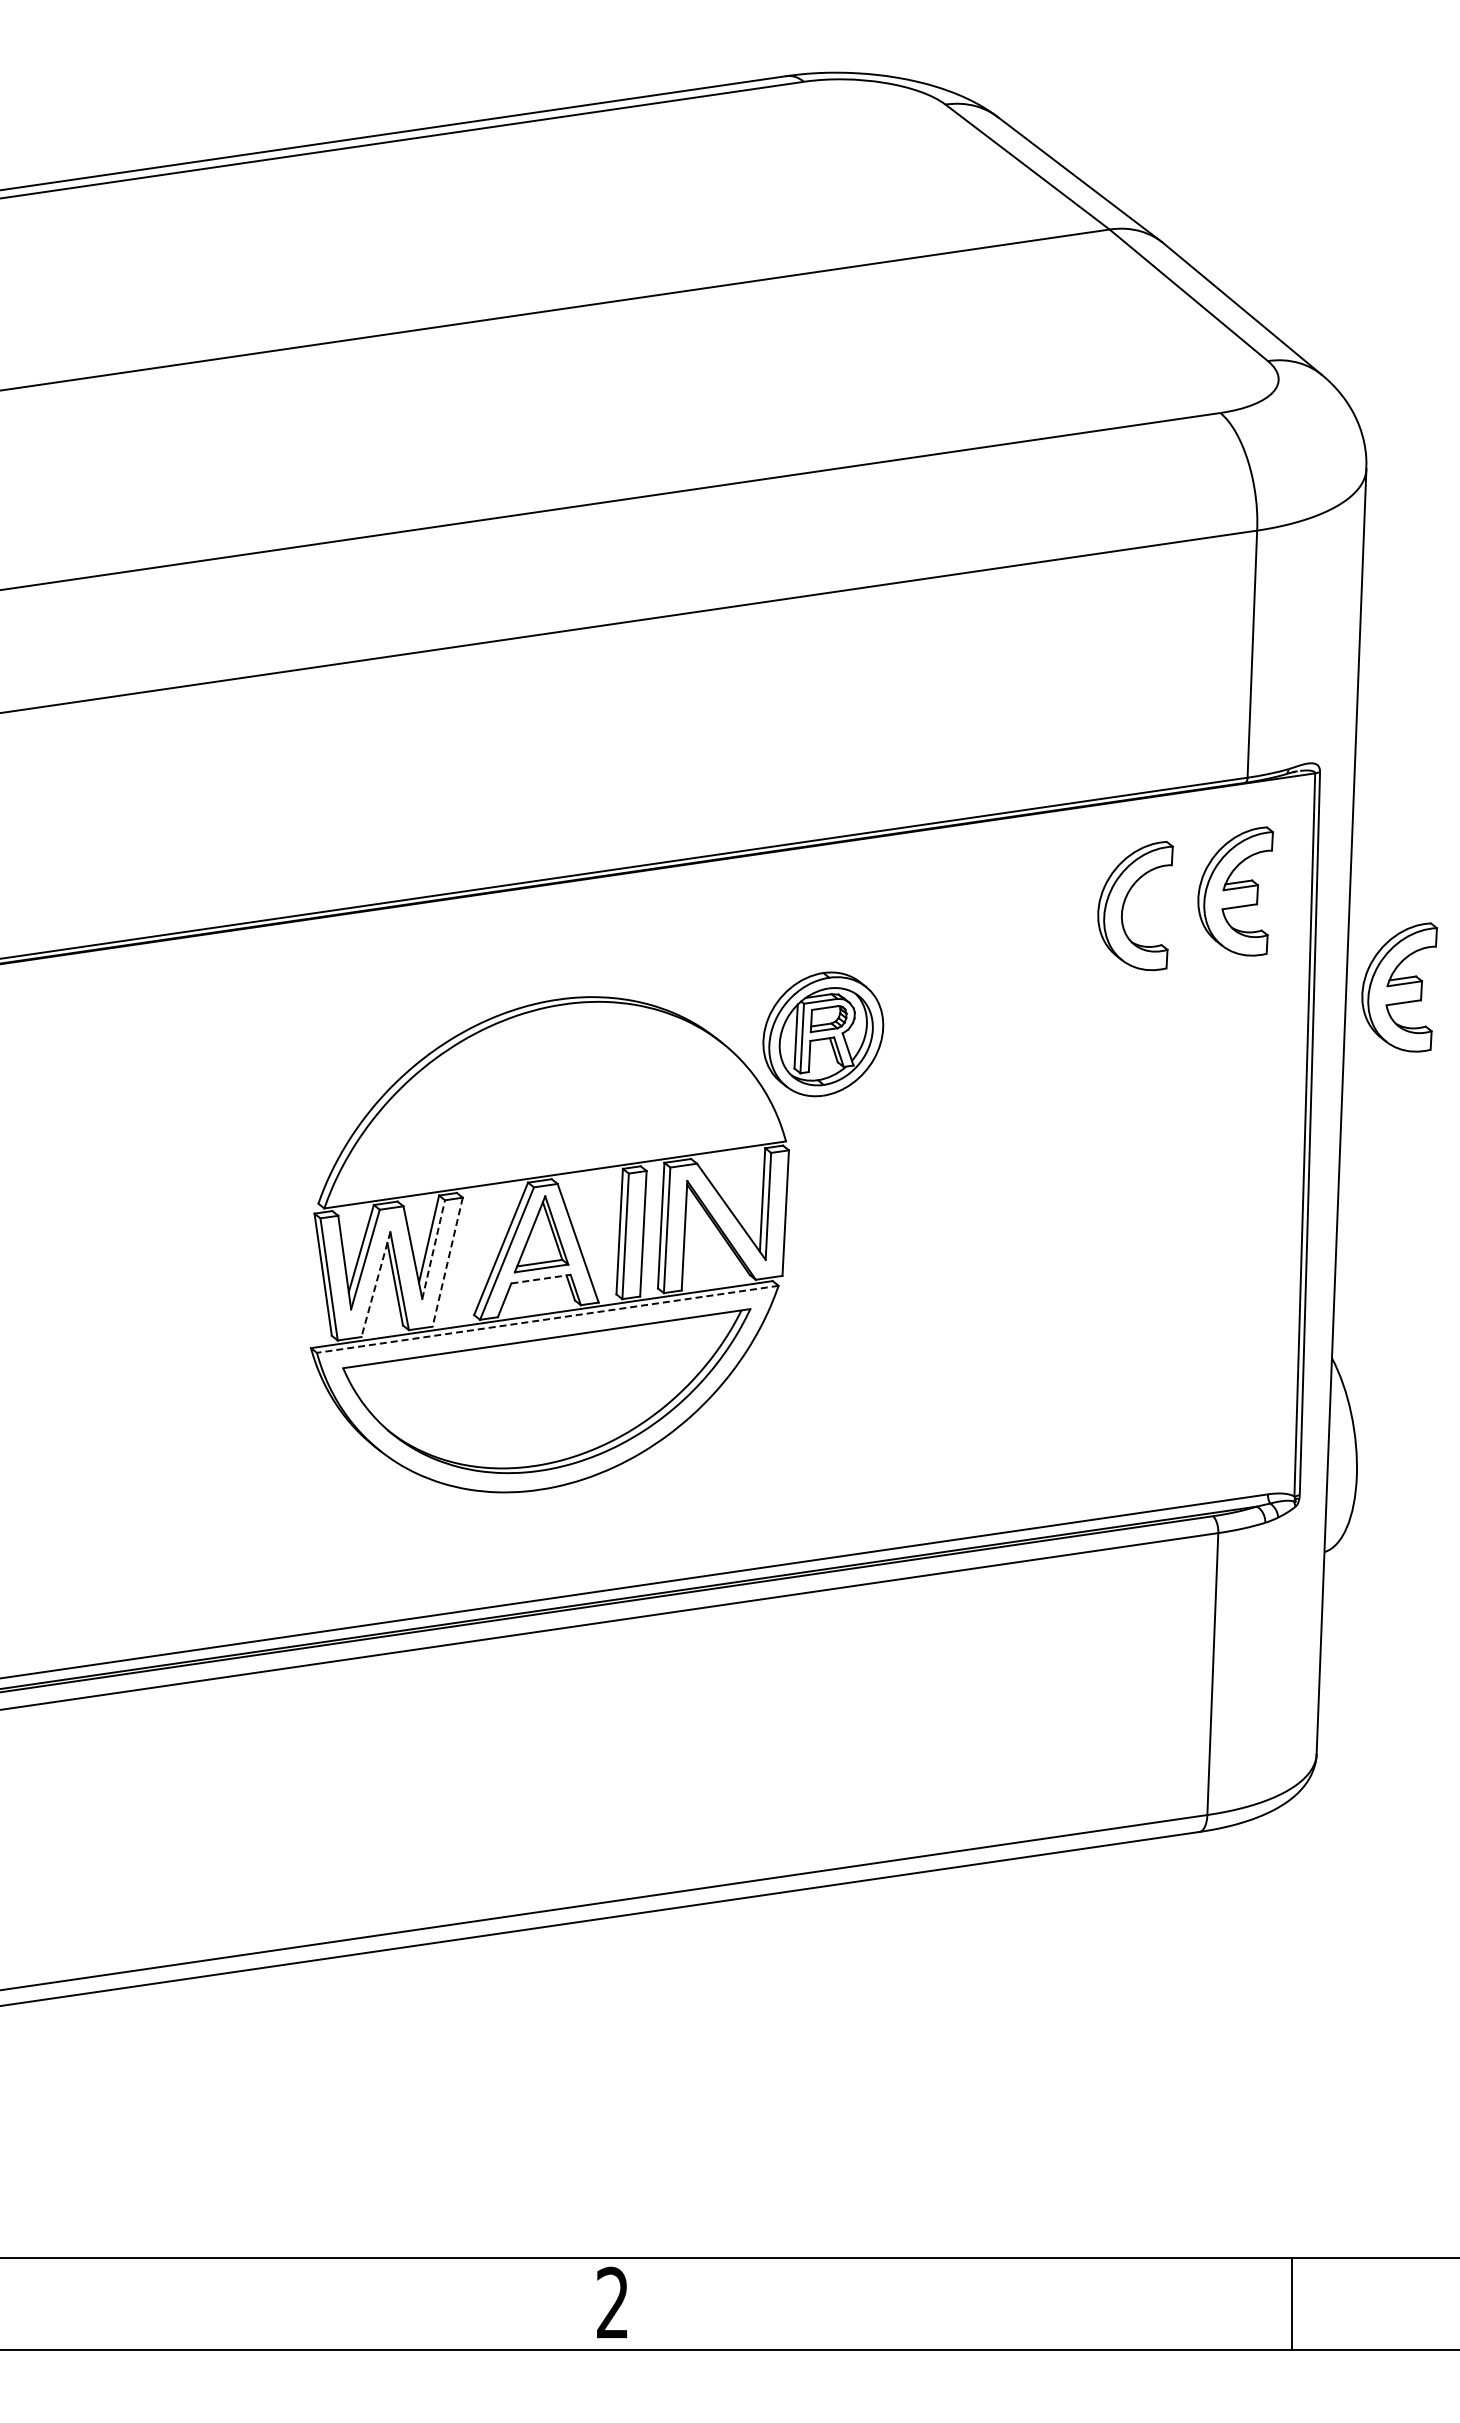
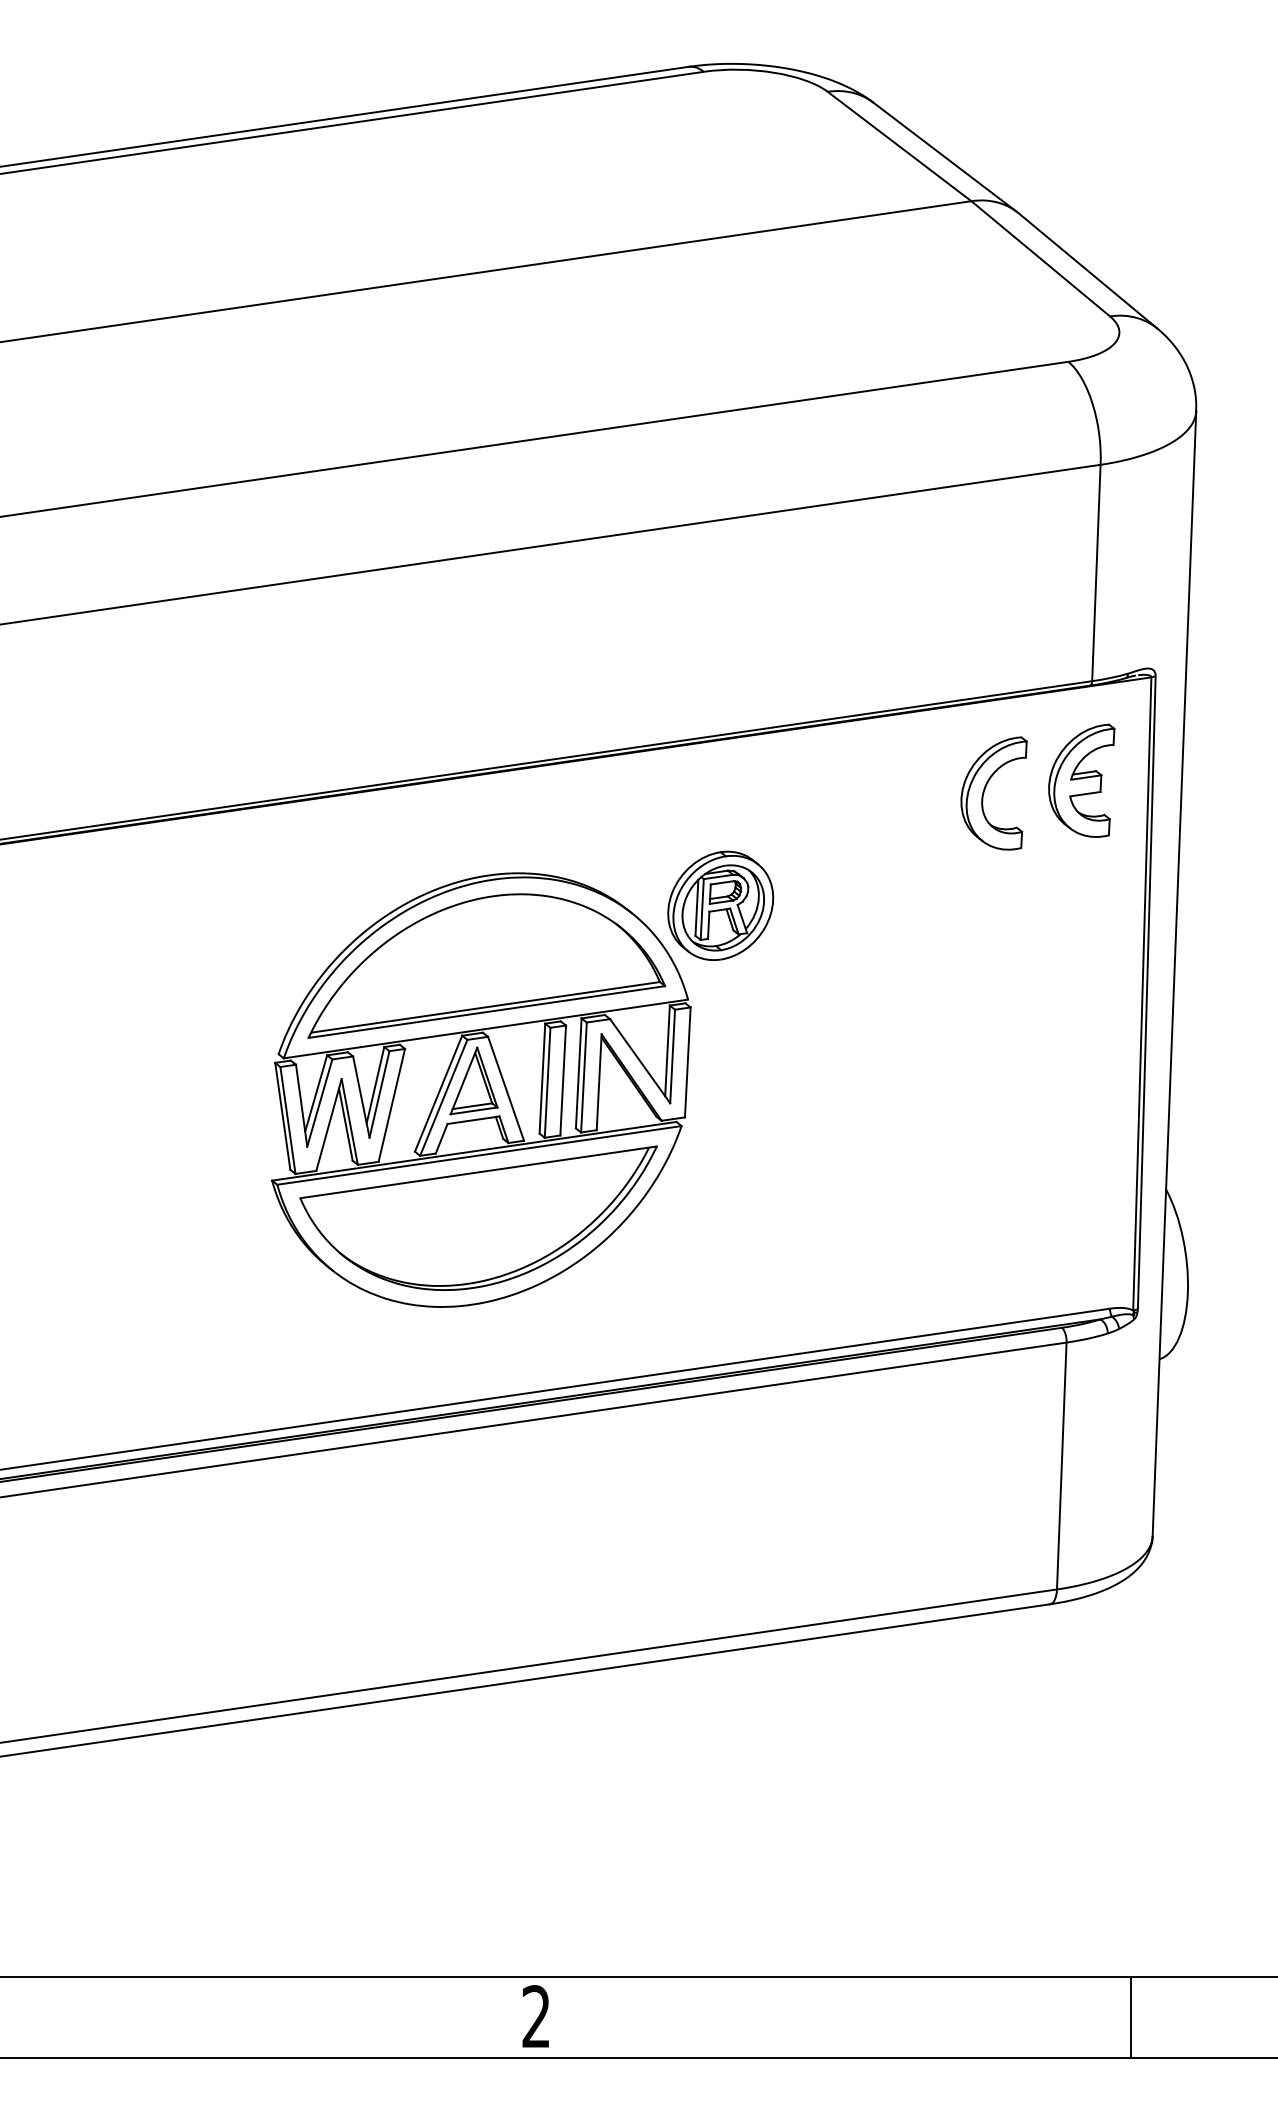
part: (1399, 987) -> (1225, 864), removed
part: (555, 1103) -> (486, 966), added
line: (433, 1249) -> (379, 1094), dashed -> solid
line: (447, 1262) -> (391, 1105), dashed -> solid
line: (541, 1279) -> (473, 1120), dashed -> solid
line: (375, 1285) -> (328, 1125), dashed -> solid
line: (547, 1319) -> (479, 1155), dashed -> solid

